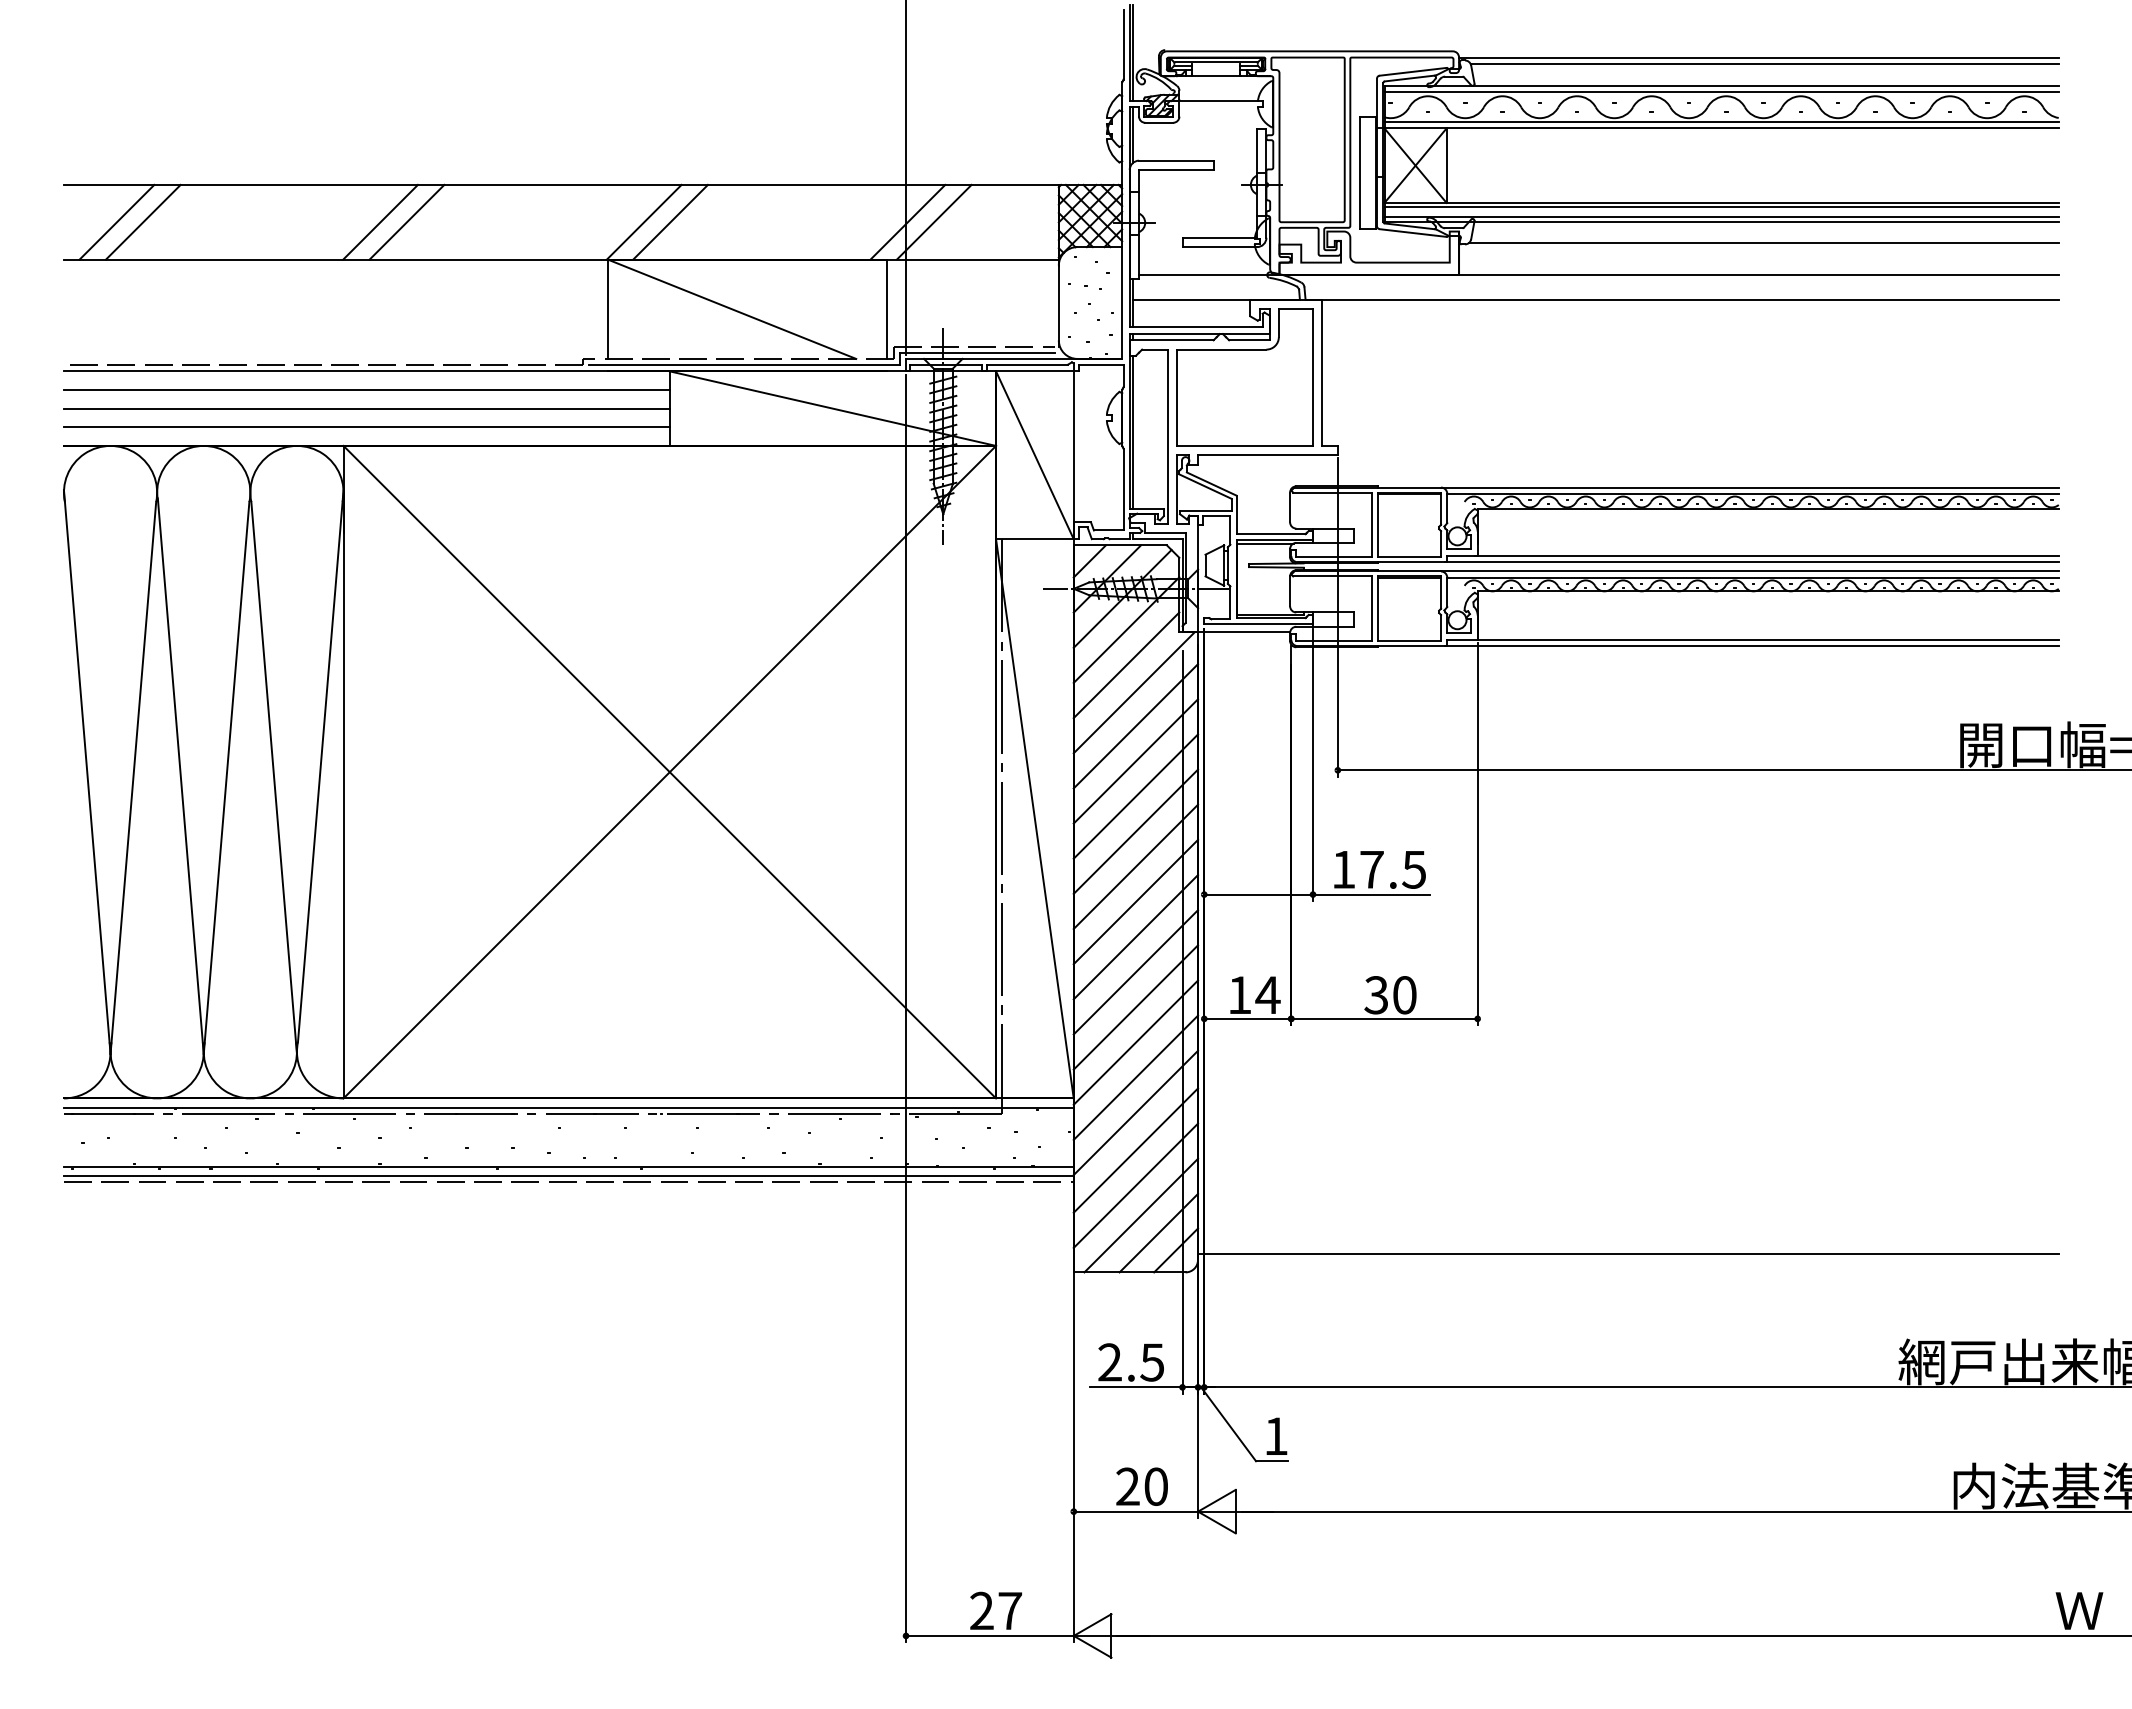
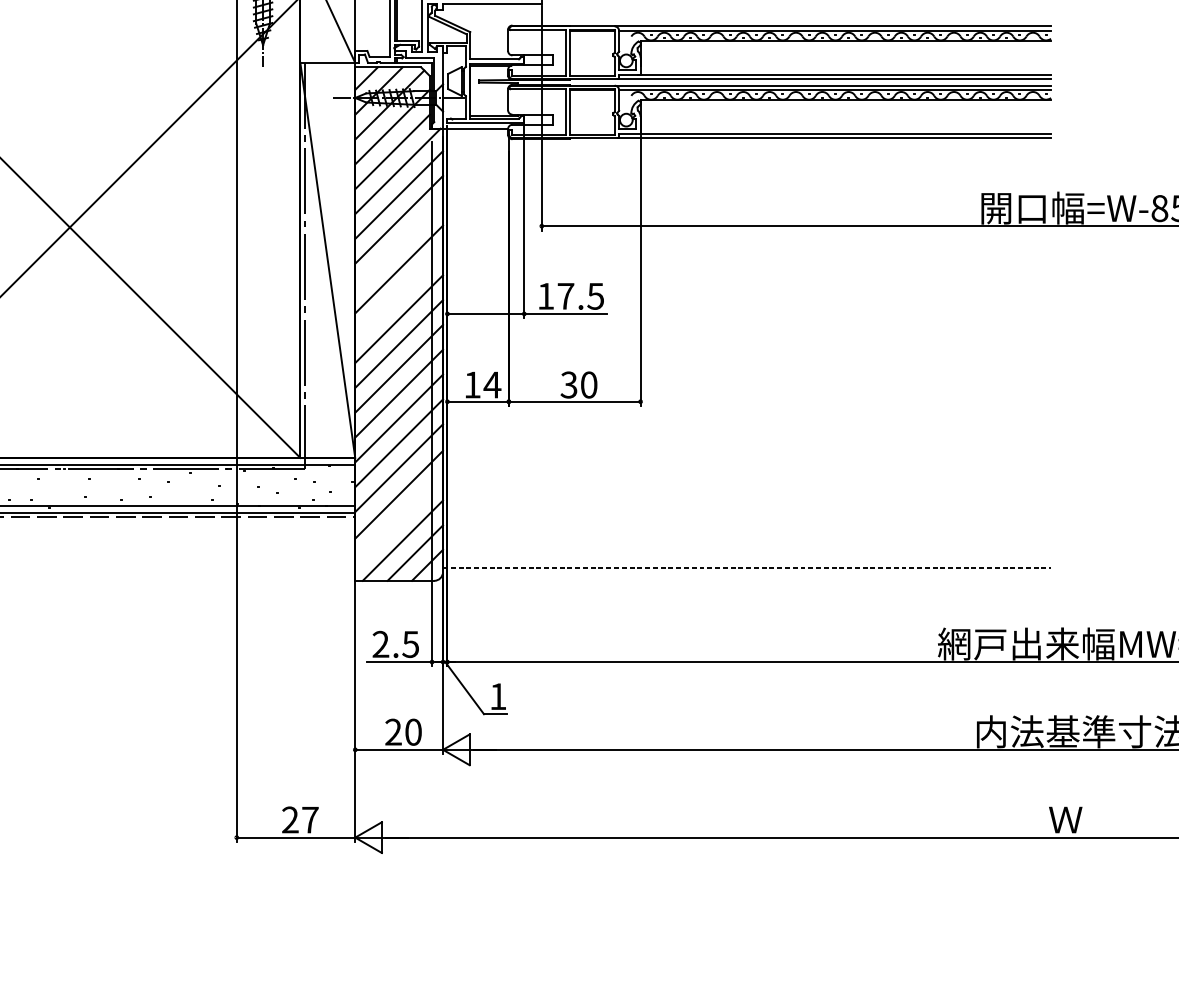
line: (1135, 796) -> (398, 244), removed
line: (1135, 866) -> (398, 294), removed
line: (1135, 1185) -> (398, 519), removed
line: (1628, 1253) -> (747, 567), solid -> dashed

